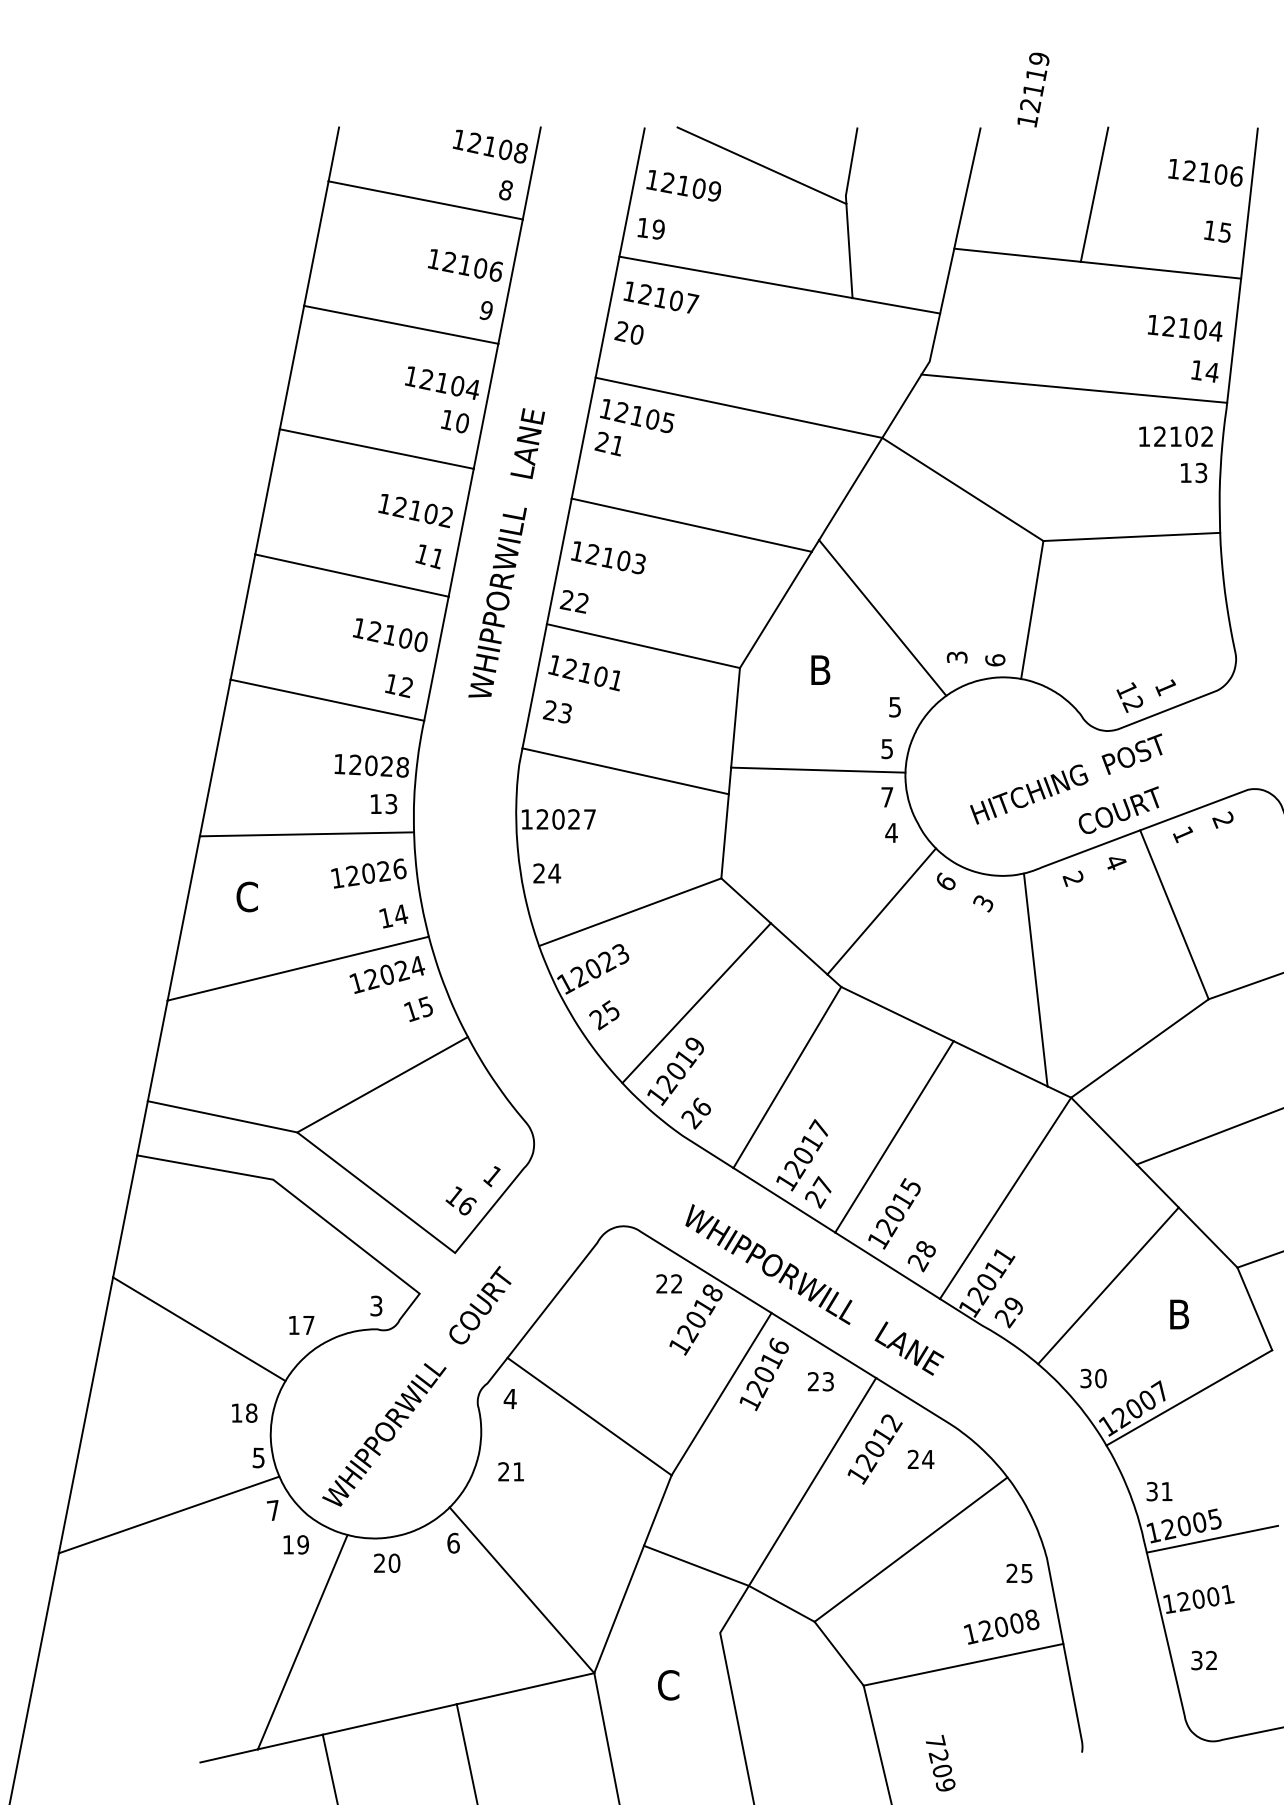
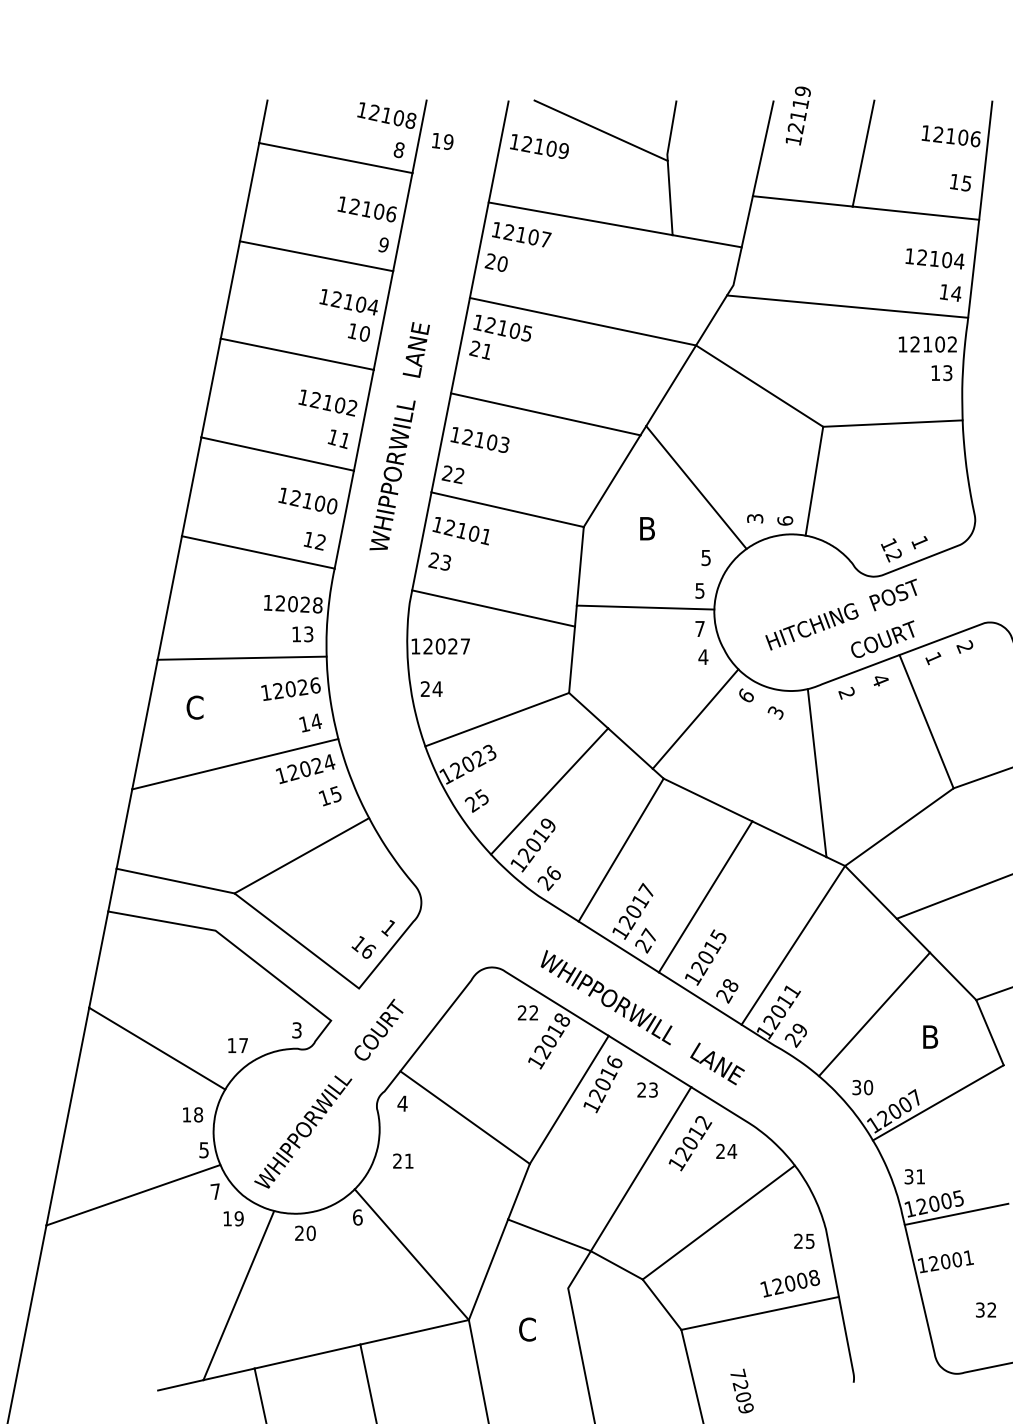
text: (1032, 89) -> (797, 115), moved
text: (650, 228) -> (442, 141), moved
text: (1203, 1659) -> (985, 1309), moved

